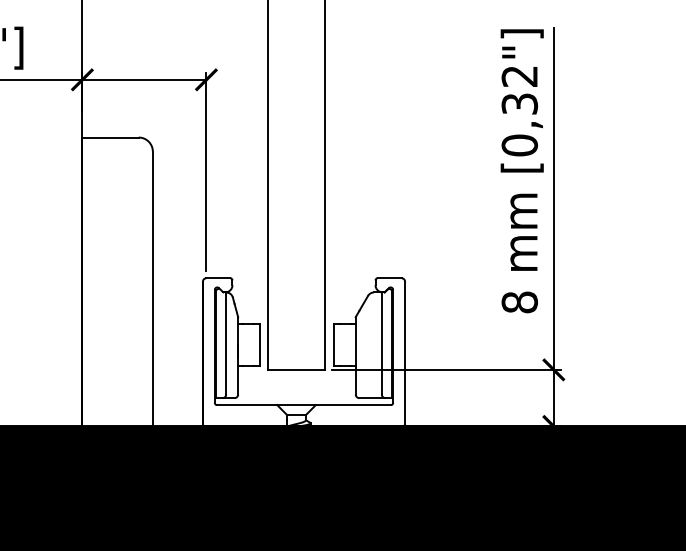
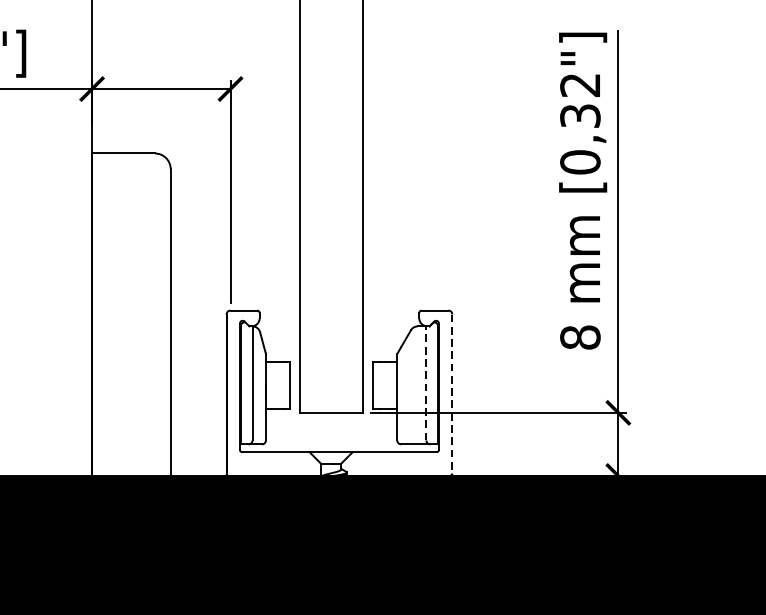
line: (381, 343) -> (425, 383), solid -> dashed
line: (405, 353) -> (452, 394), solid -> dashed

